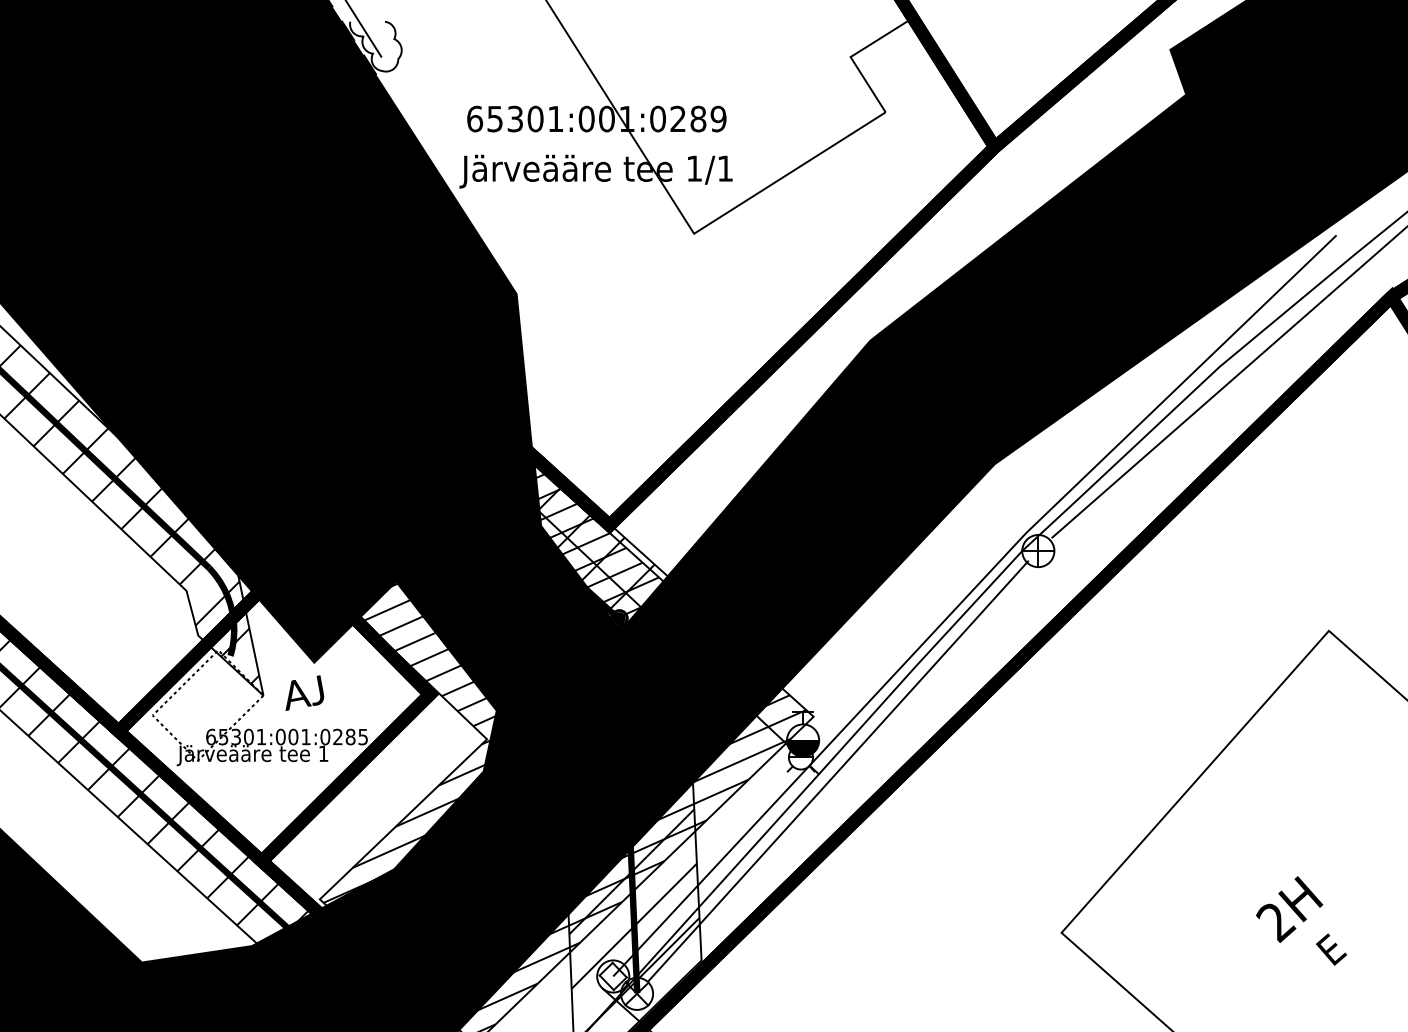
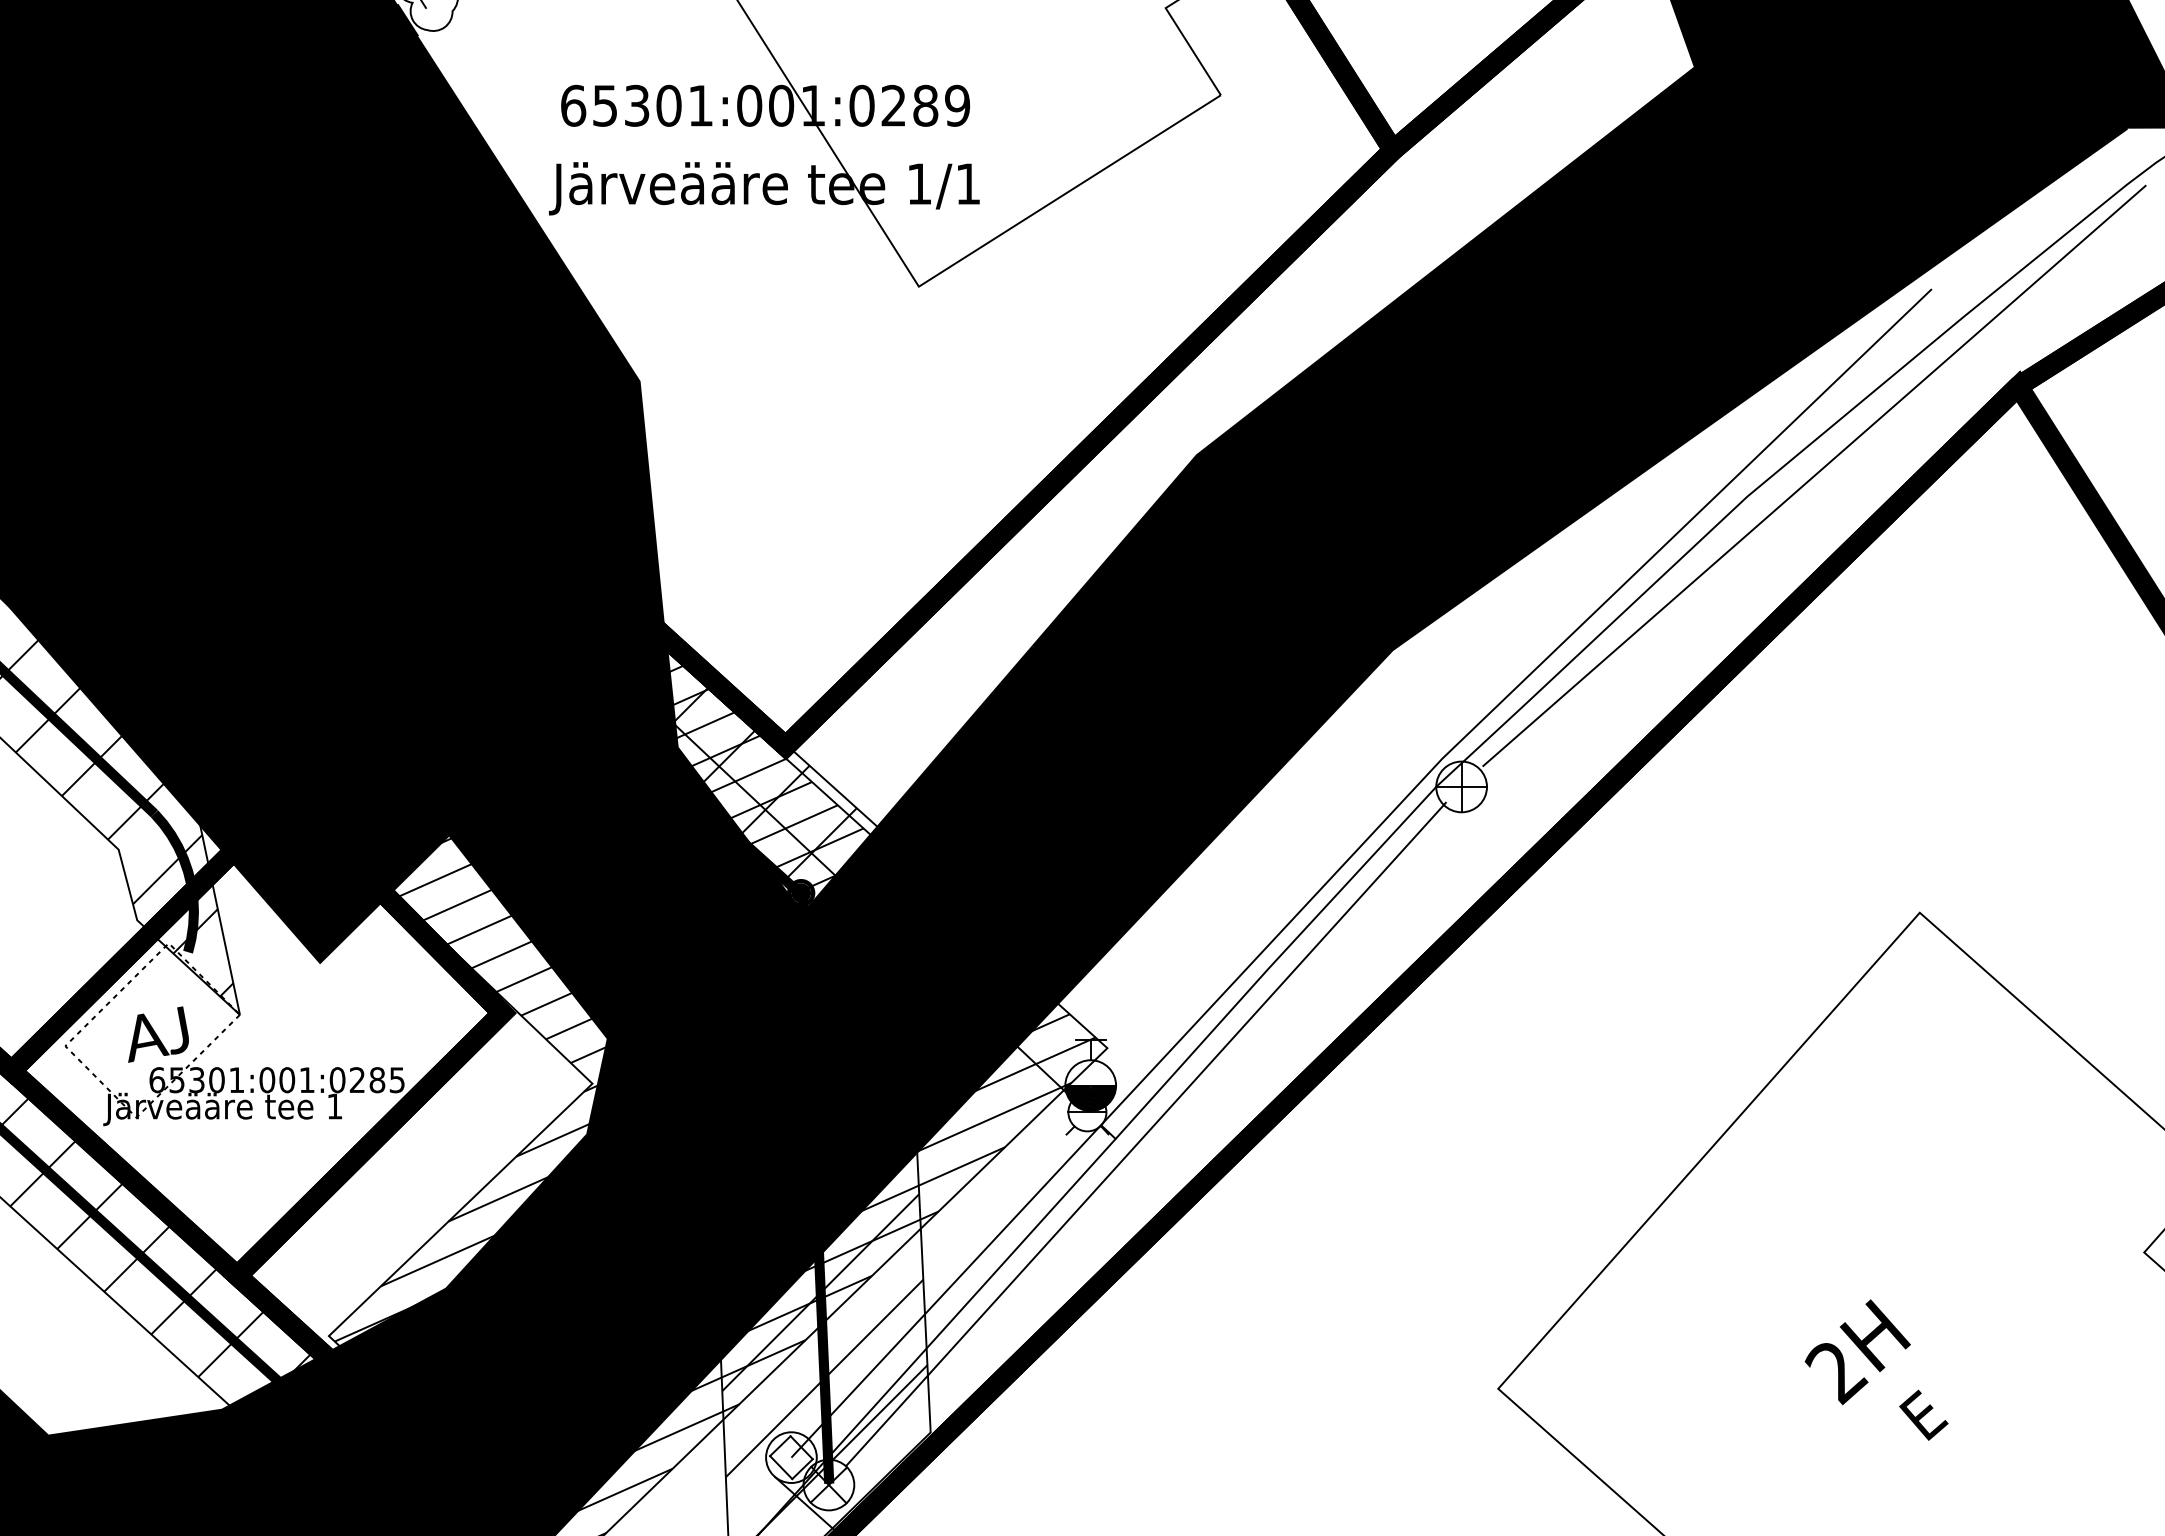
text: (304, 692) -> (158, 1033), moved

